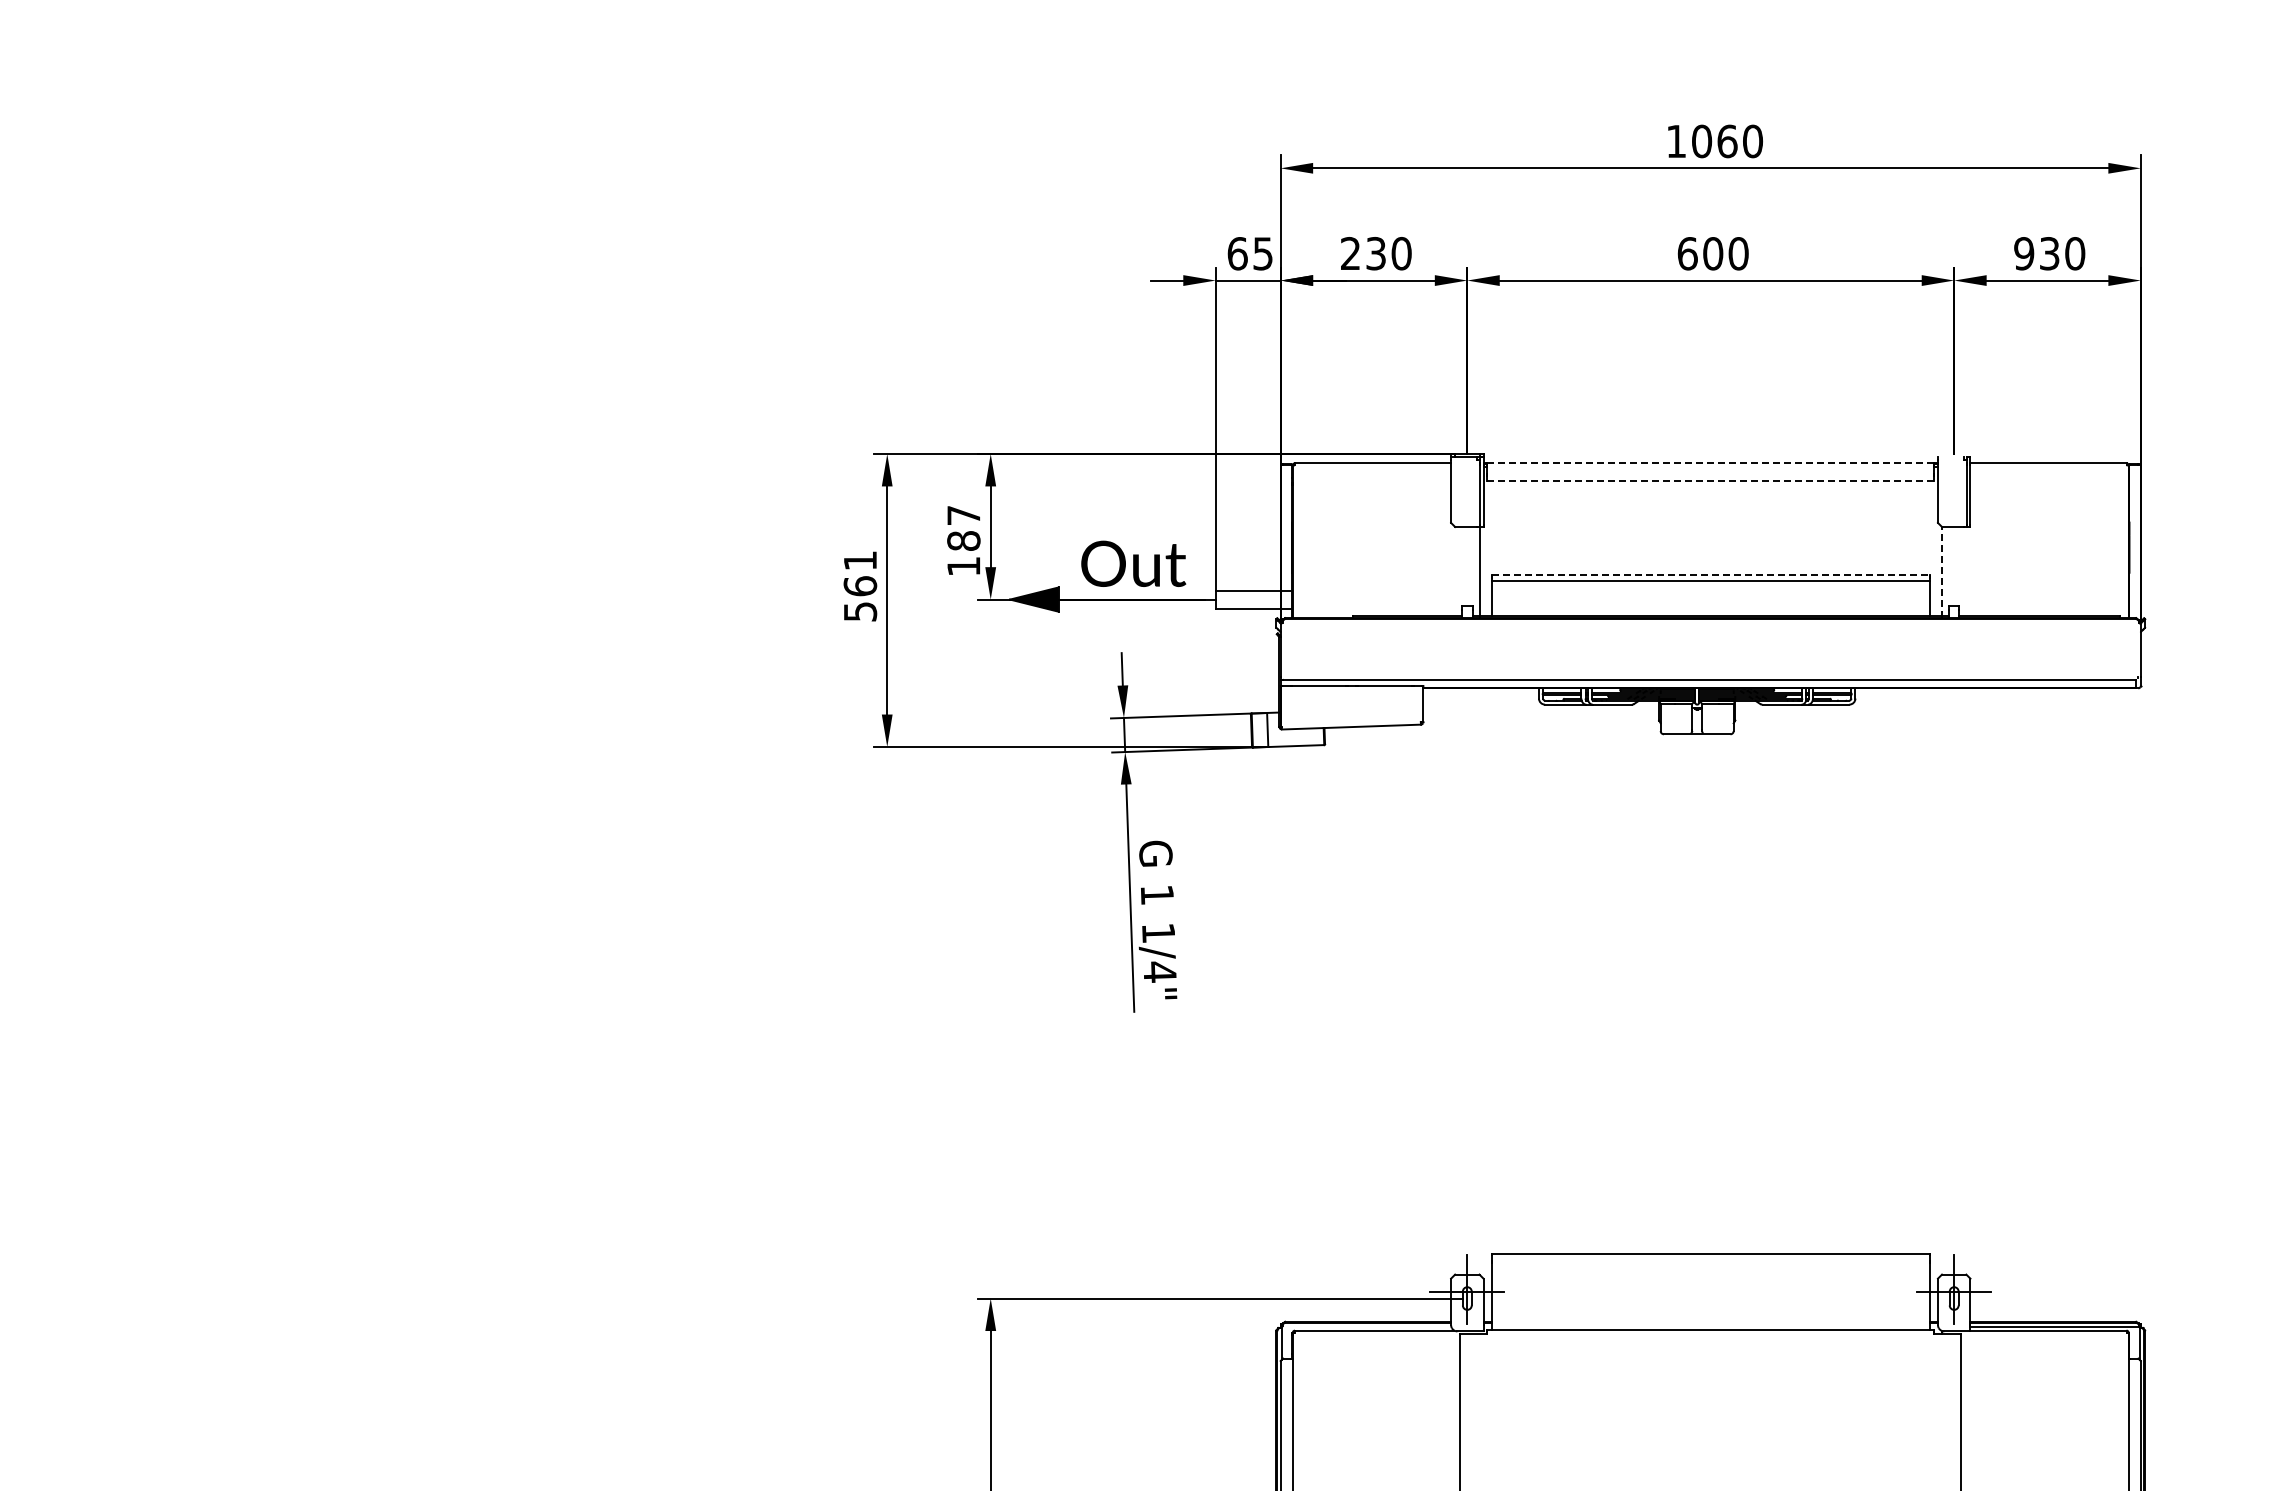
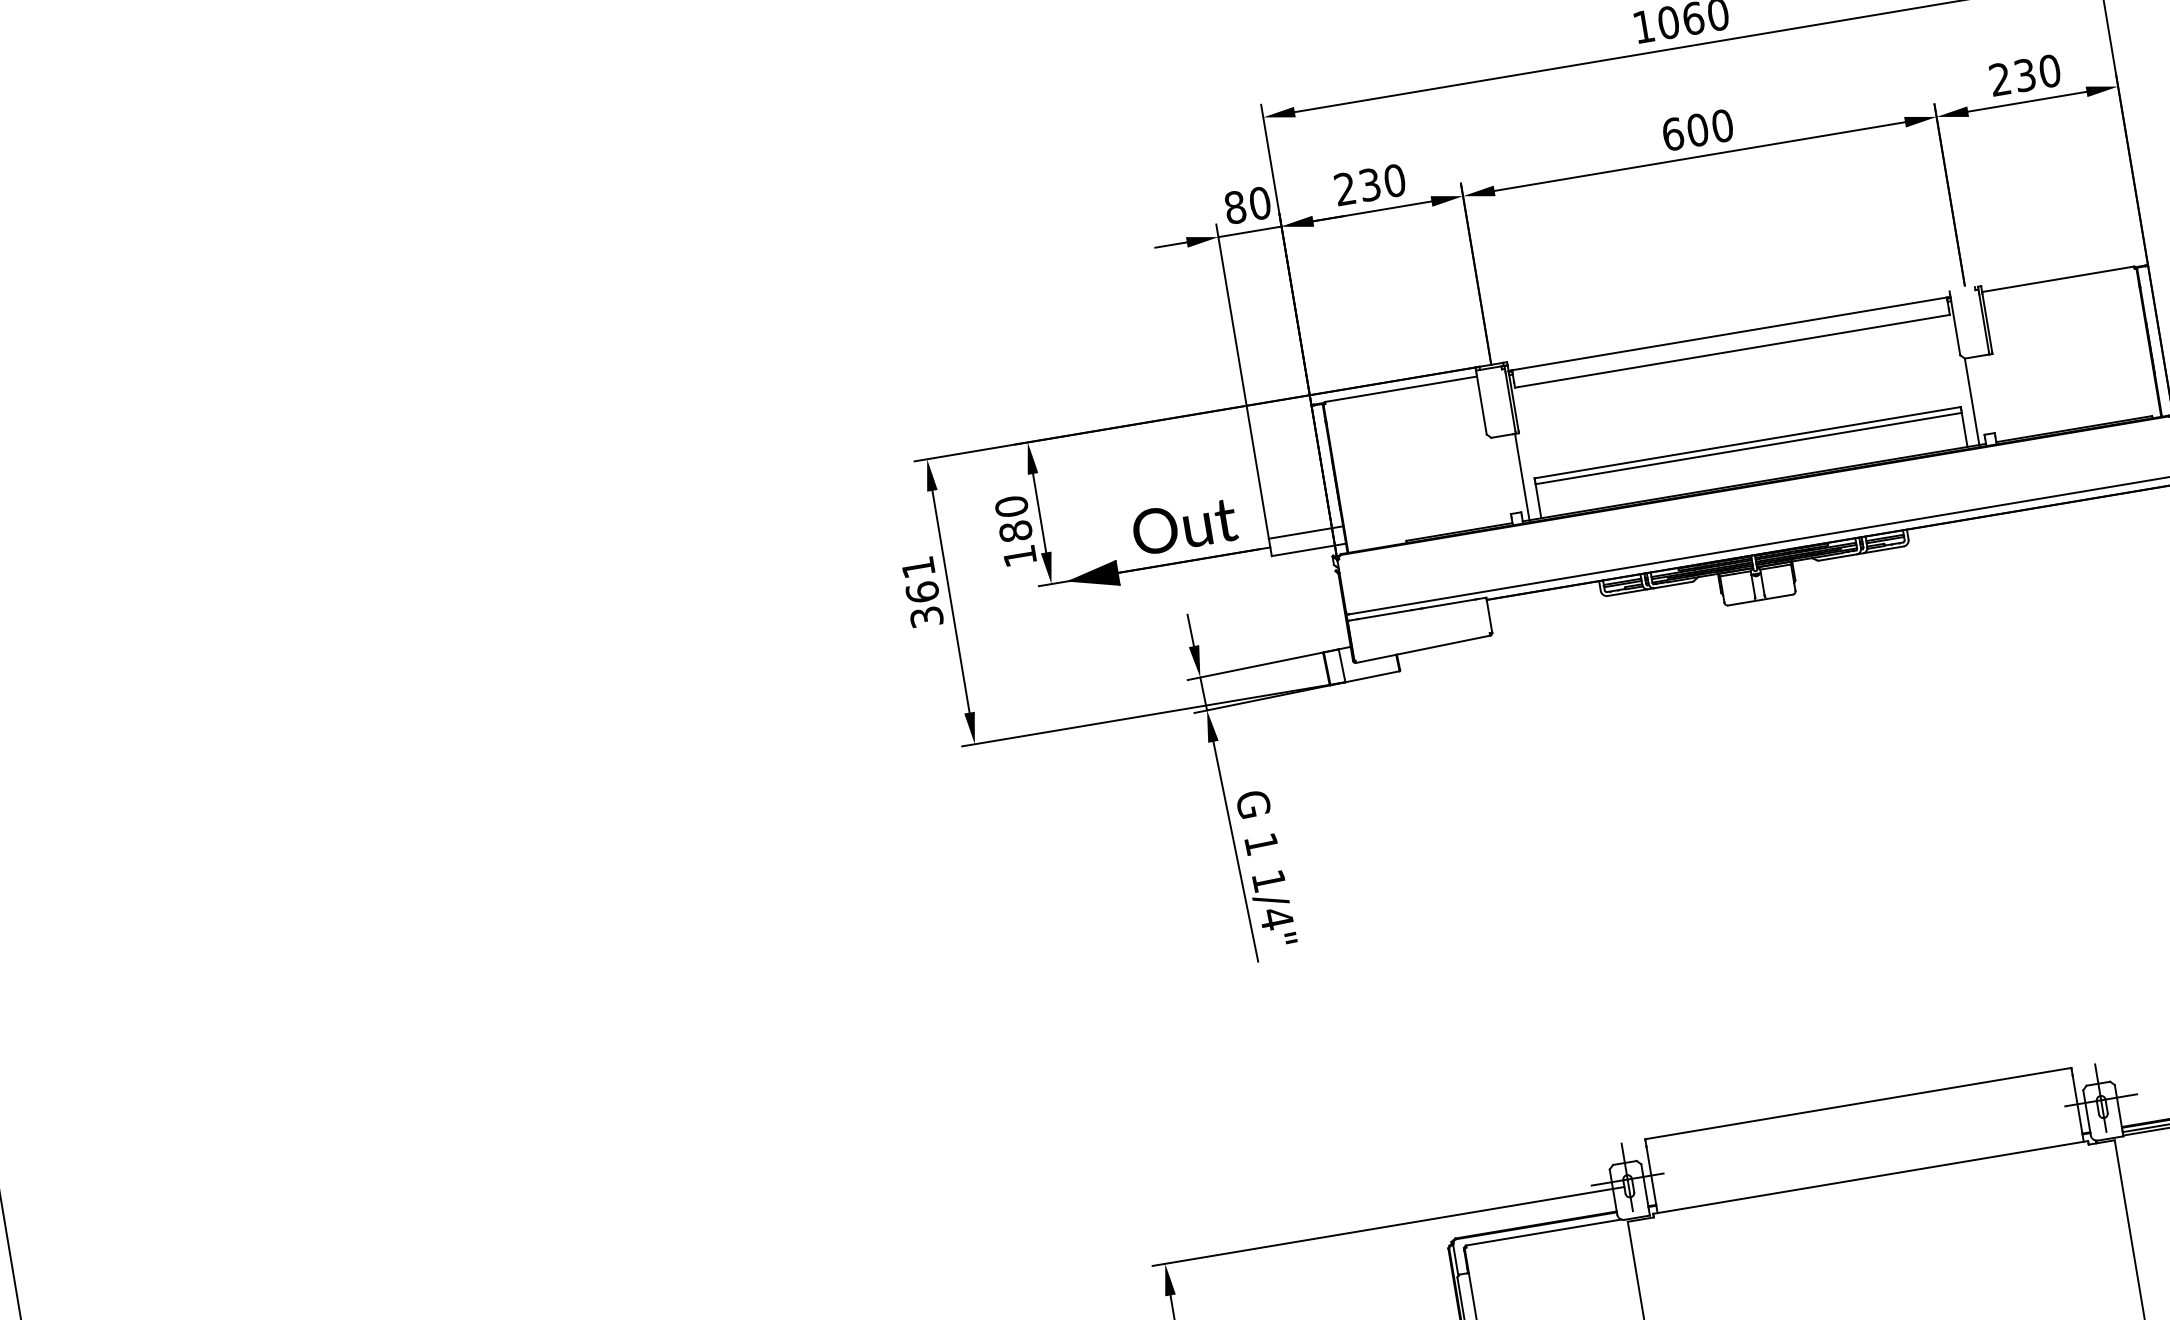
text: (1250, 253) -> (1247, 205), 65 -> 80
text: (2024, 253) -> (2000, 79), 930 -> 230
line: (1710, 462) -> (1729, 333), dashed -> solid
line: (1710, 480) -> (1732, 351), dashed -> solid
text: (963, 515) -> (1011, 506), 187 -> 180
line: (1942, 572) -> (1972, 402), dashed -> solid
line: (1711, 574) -> (1748, 442), dashed -> solid
text: (859, 611) -> (925, 616), 561 -> 361

